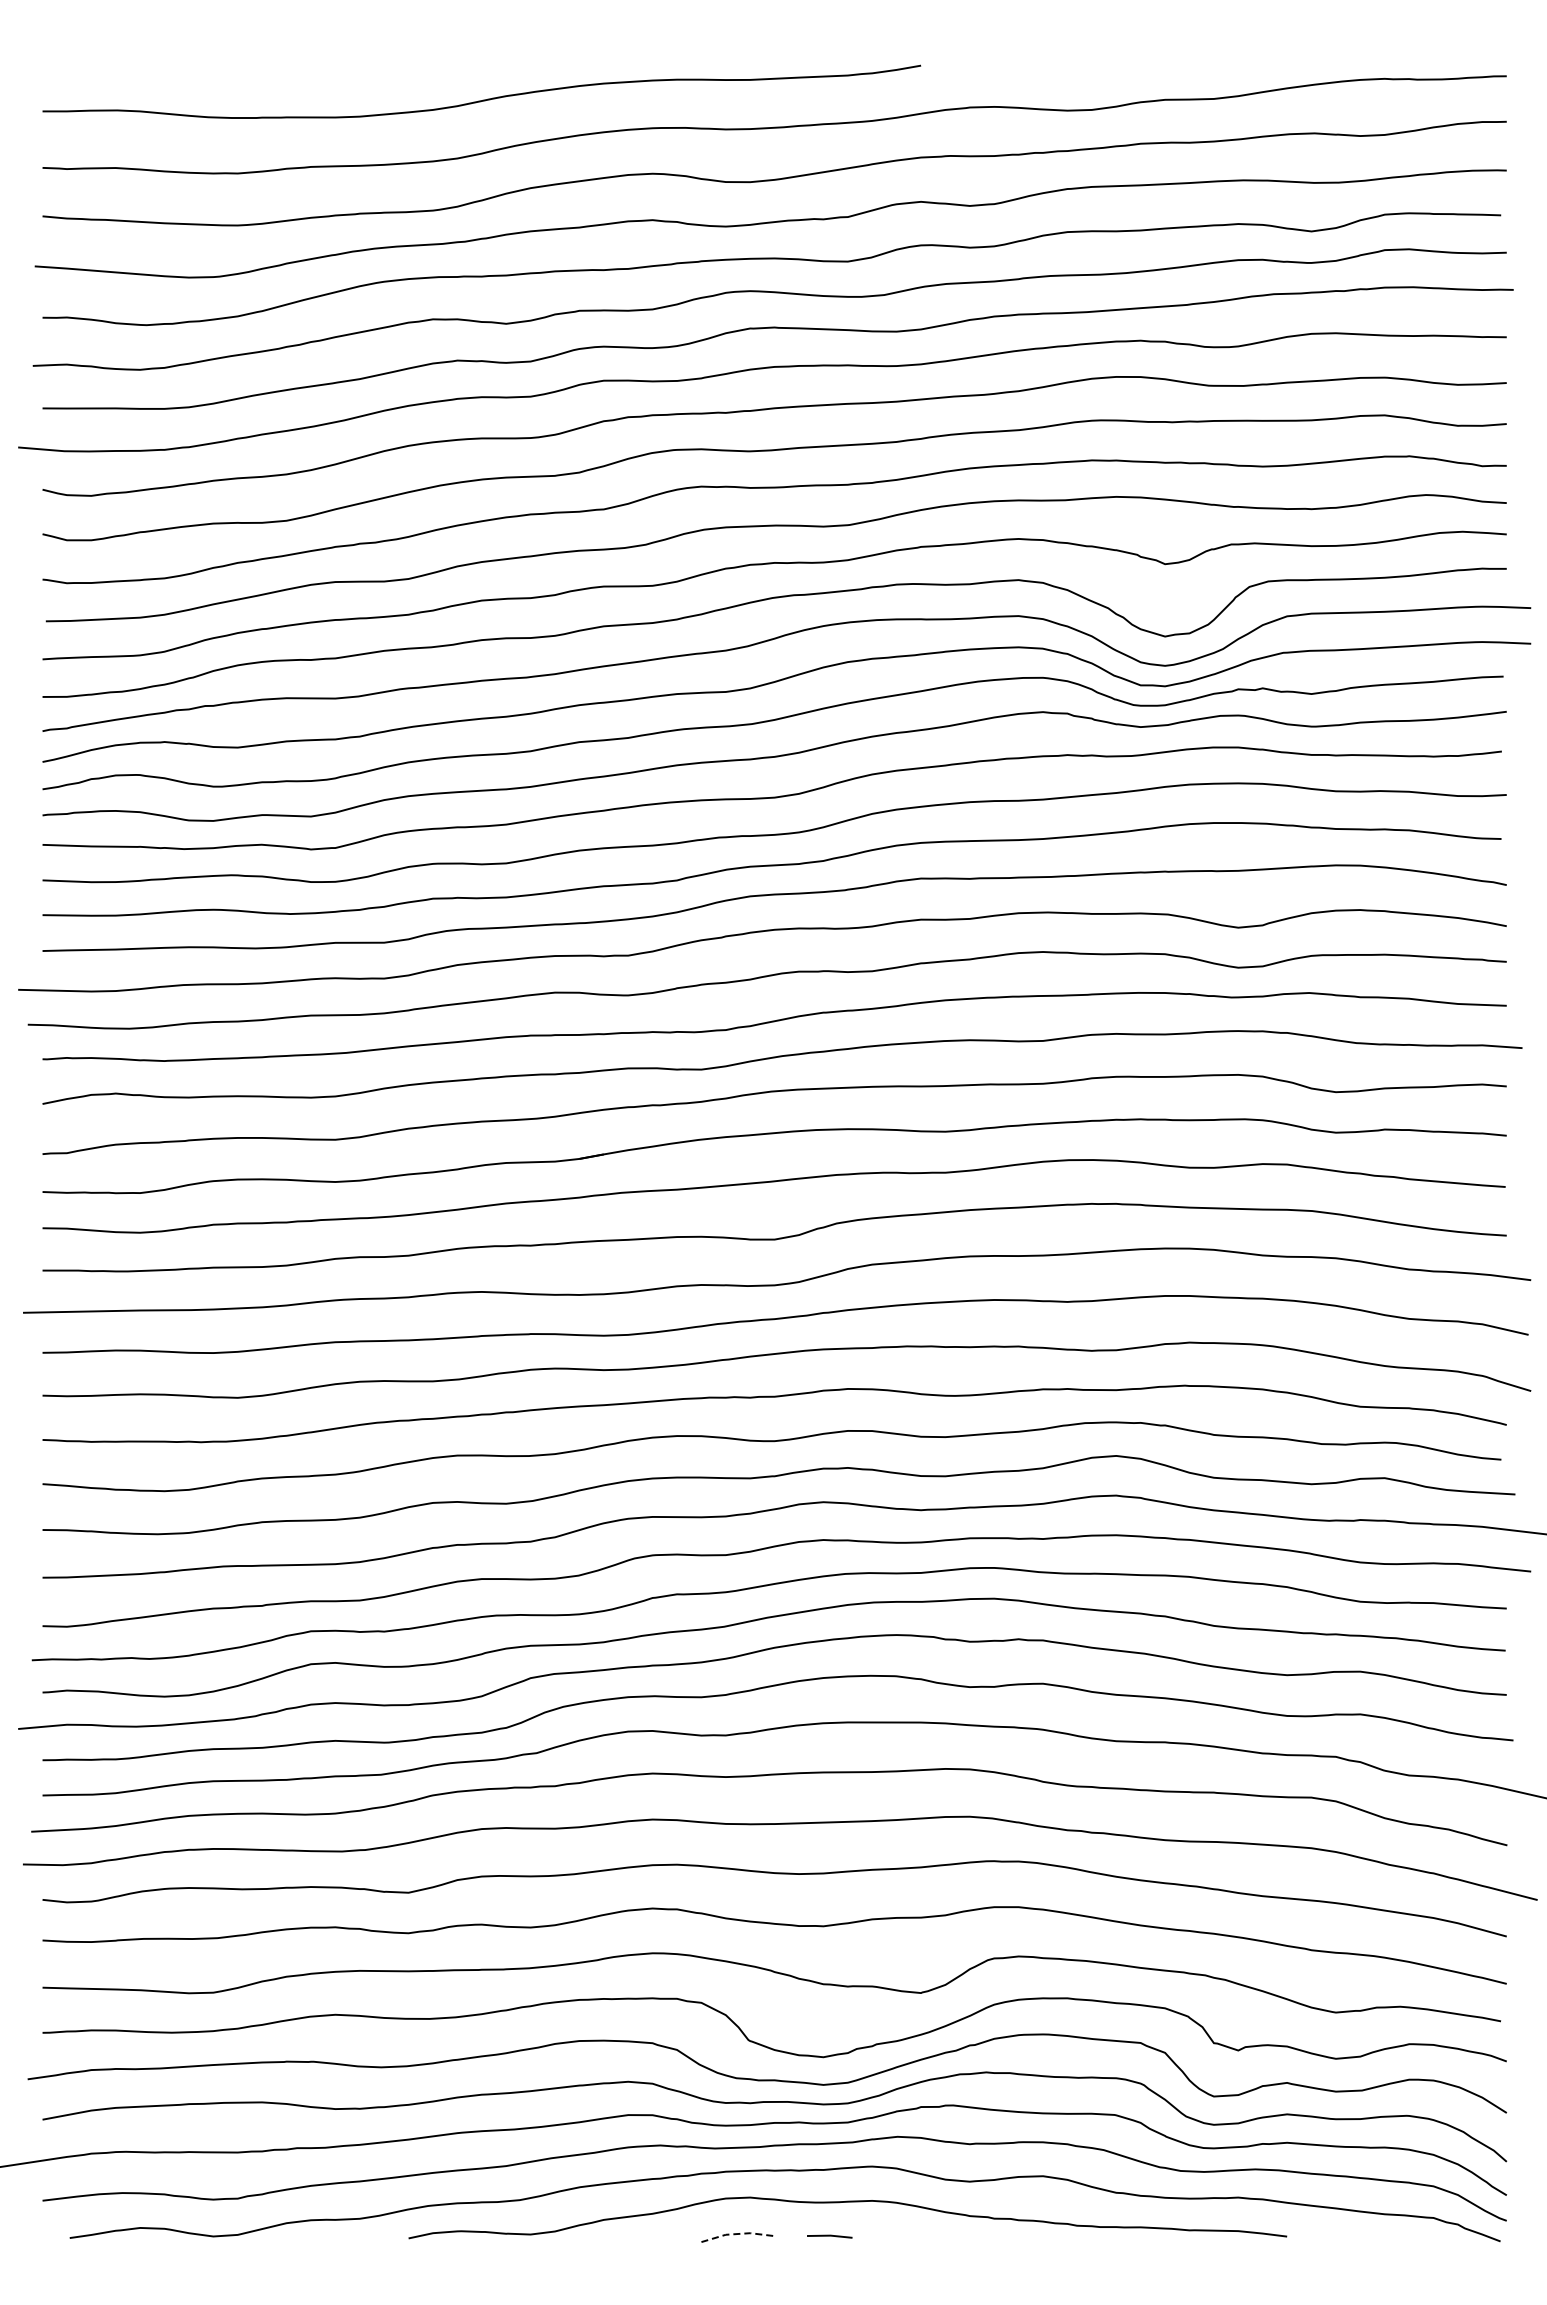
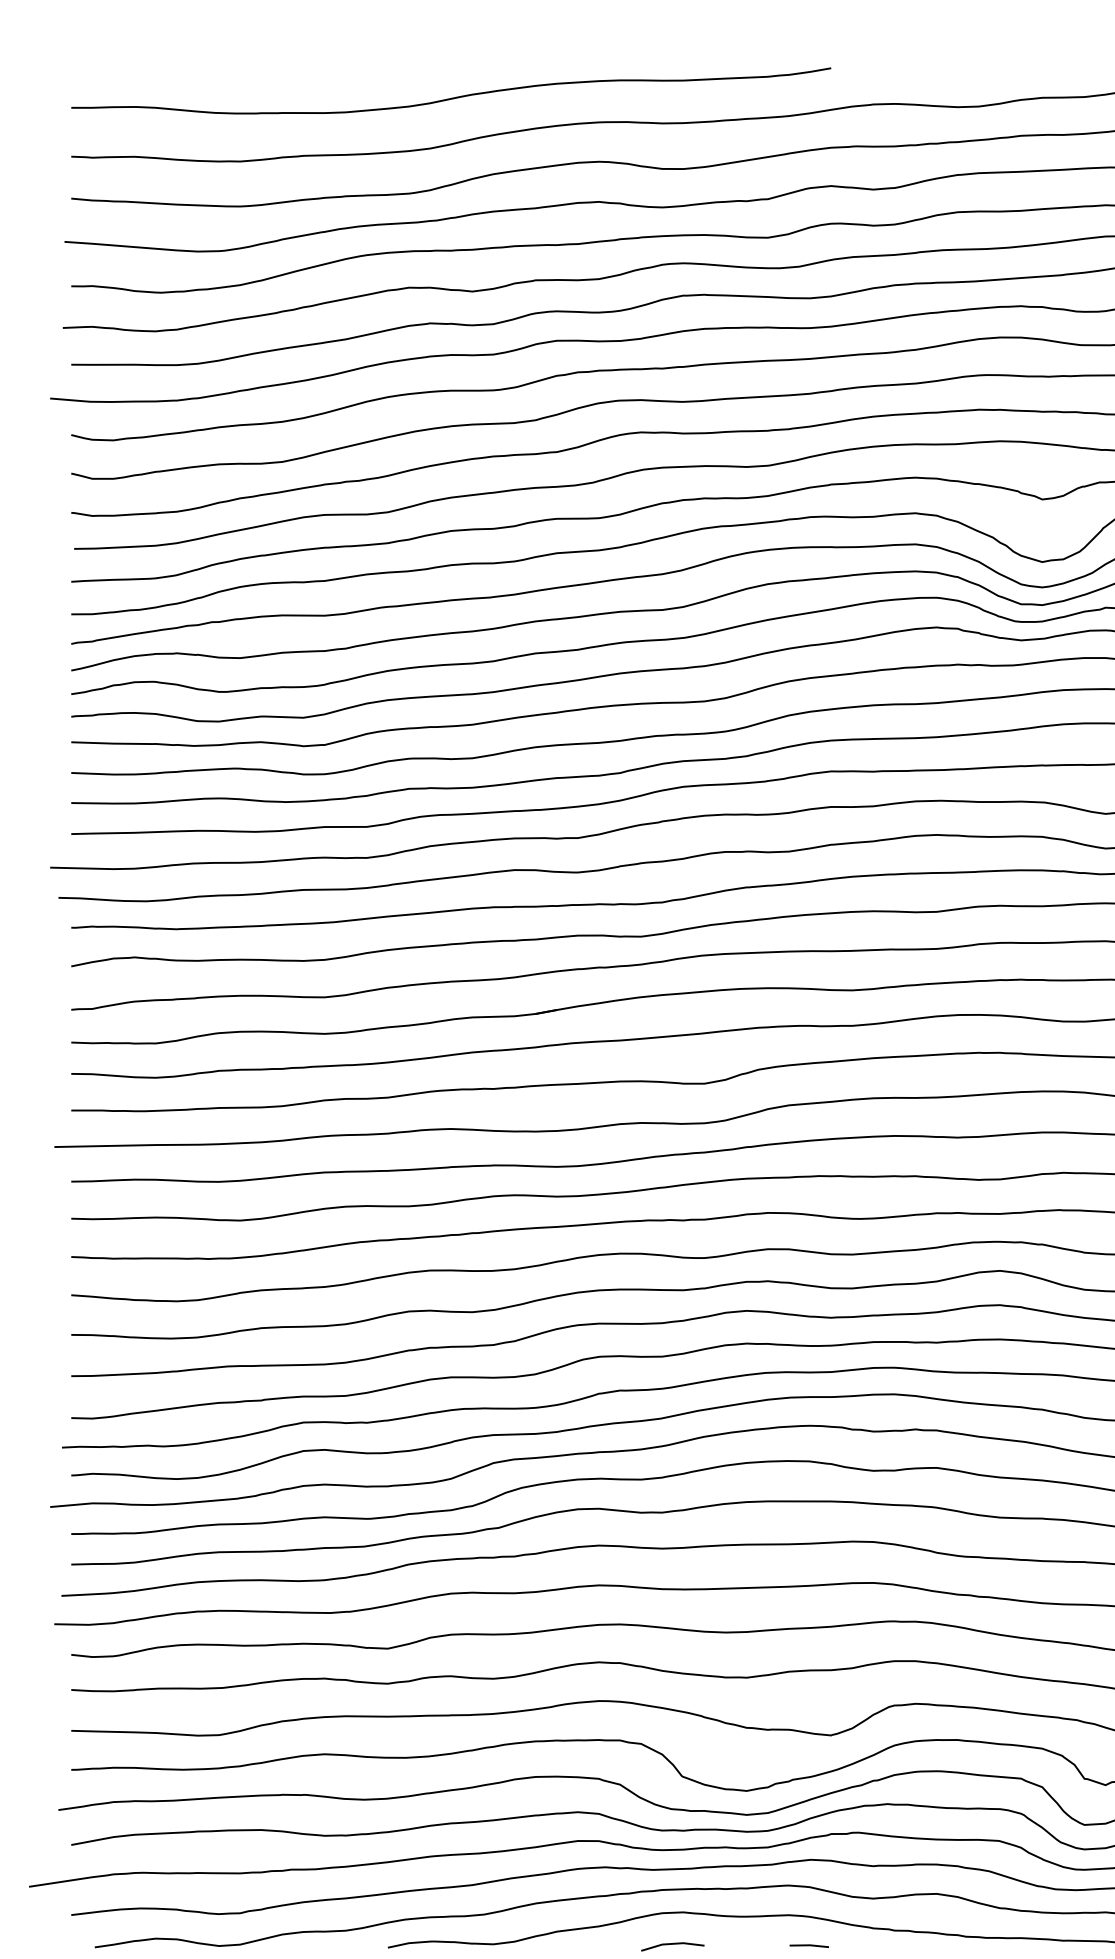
line: (737, 2234) -> (672, 1944), dashed -> solid
line: (829, 2236) -> (809, 1946), moved

